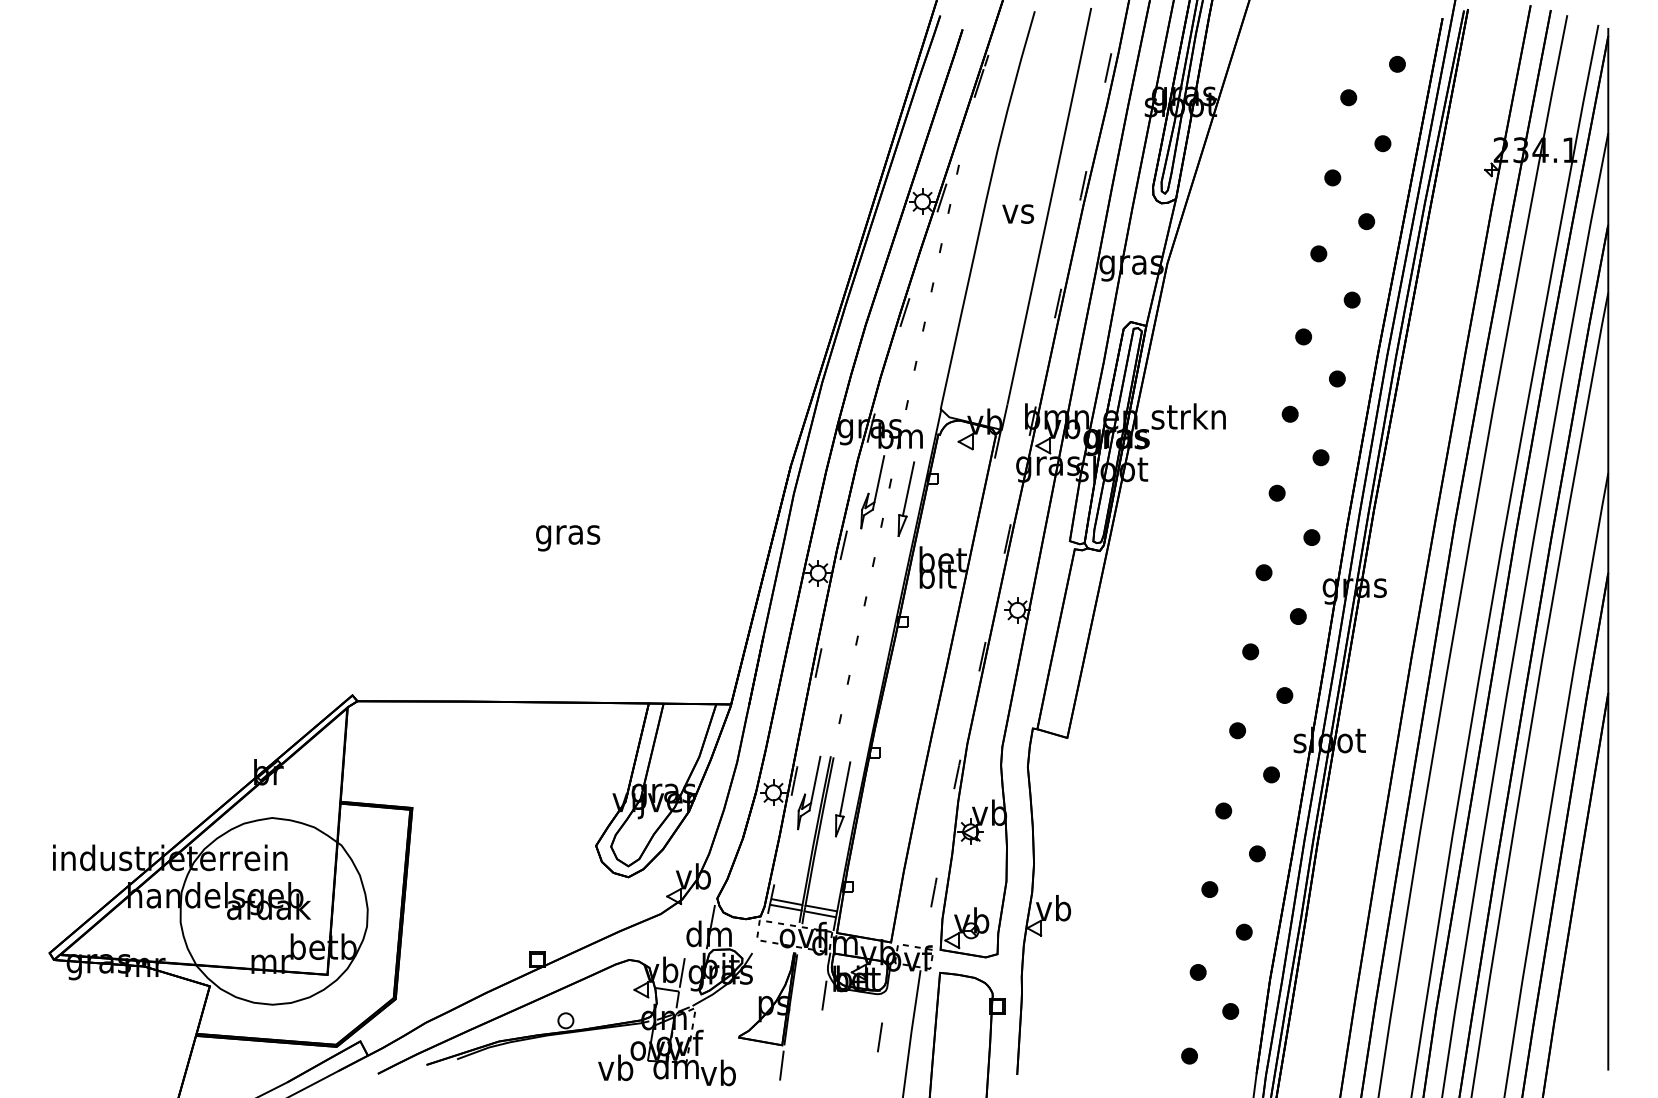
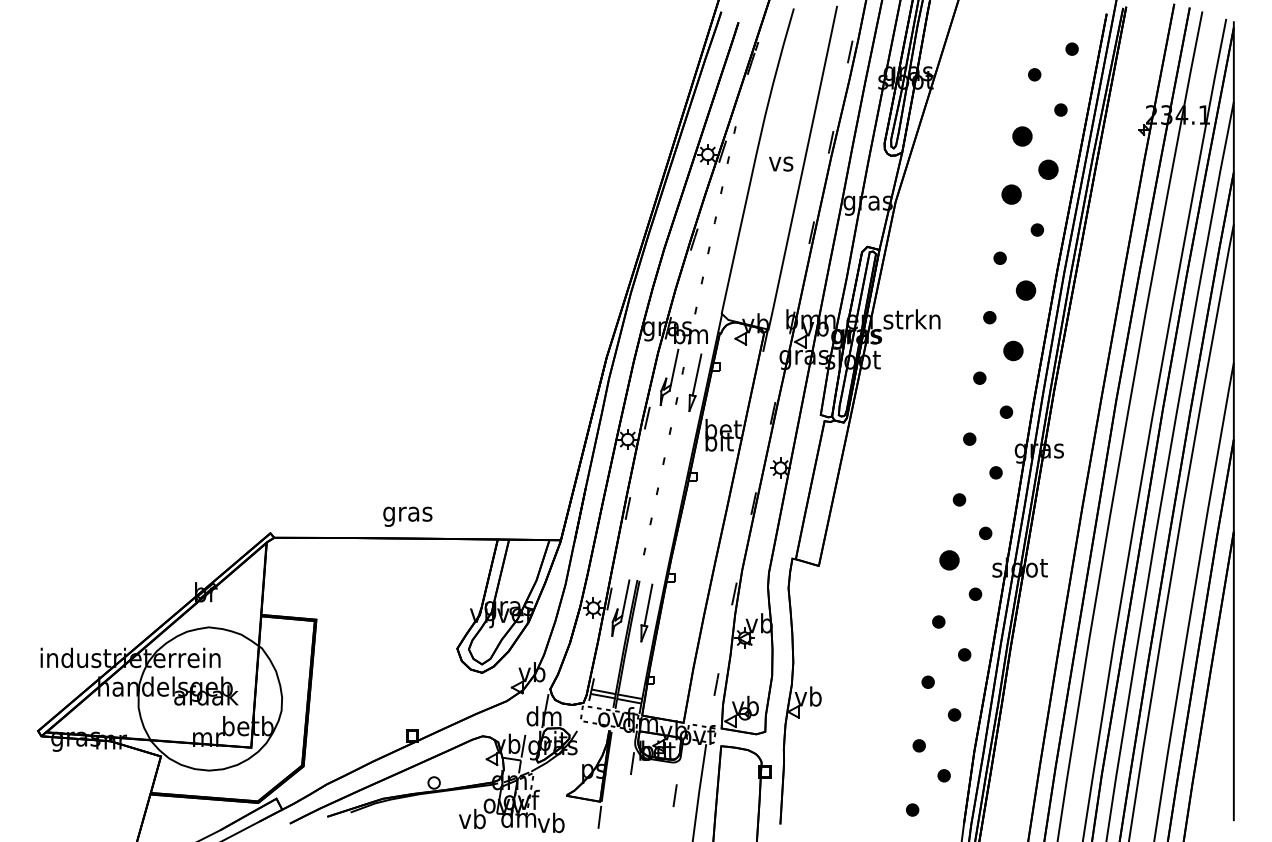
part: (1332, 176) -> (1022, 135), size x1.6
part: (1366, 221) -> (1048, 169), size x1.6
part: (1318, 253) -> (1011, 194), size x1.6
part: (1336, 378) -> (1025, 290), size x1.6
part: (1321, 457) -> (1013, 350), size x1.6
text: (567, 537) -> (407, 516), moved
part: (1237, 730) -> (949, 560), size x1.6

